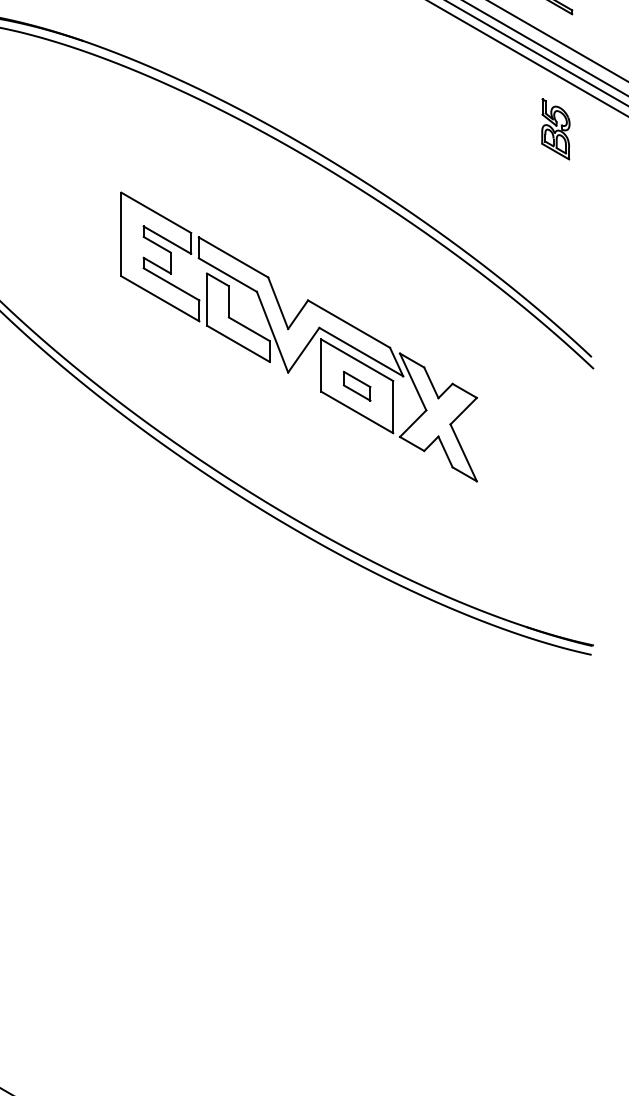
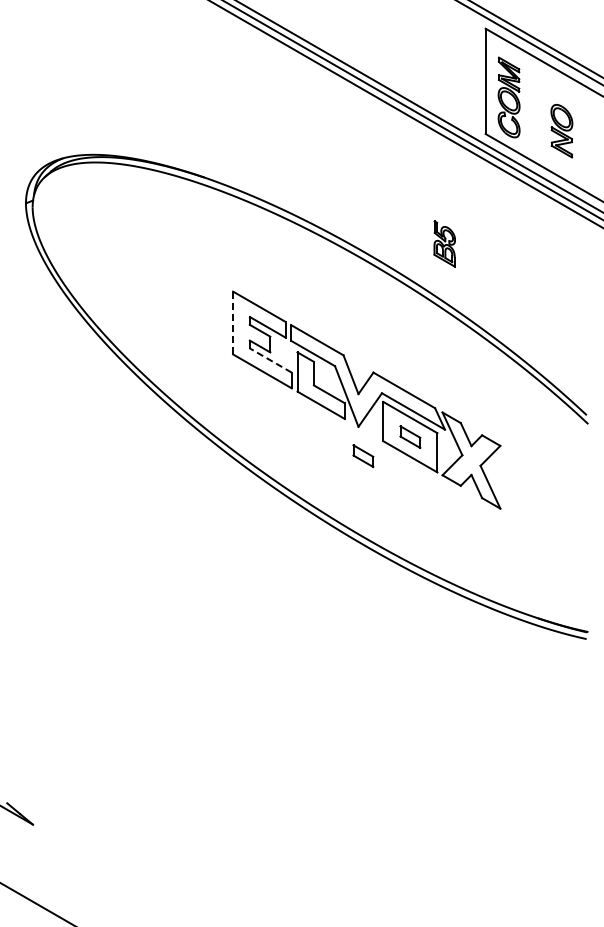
part: (555, 128) -> (444, 243), moved
line: (121, 235) -> (233, 323), solid -> dashed
line: (171, 284) -> (270, 360), solid -> dashed
part: (294, 412) -> (363, 456), added

